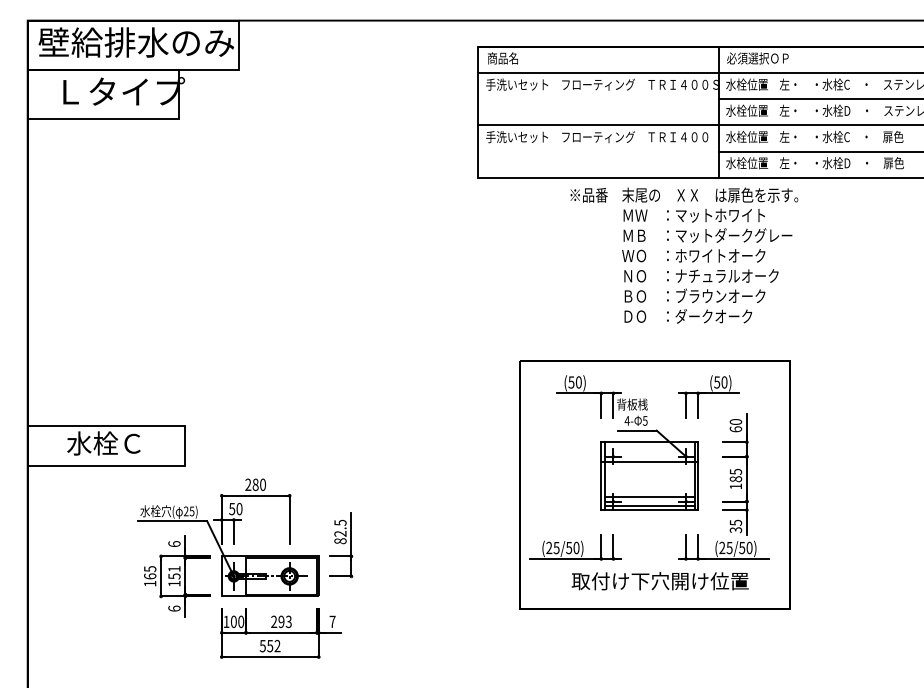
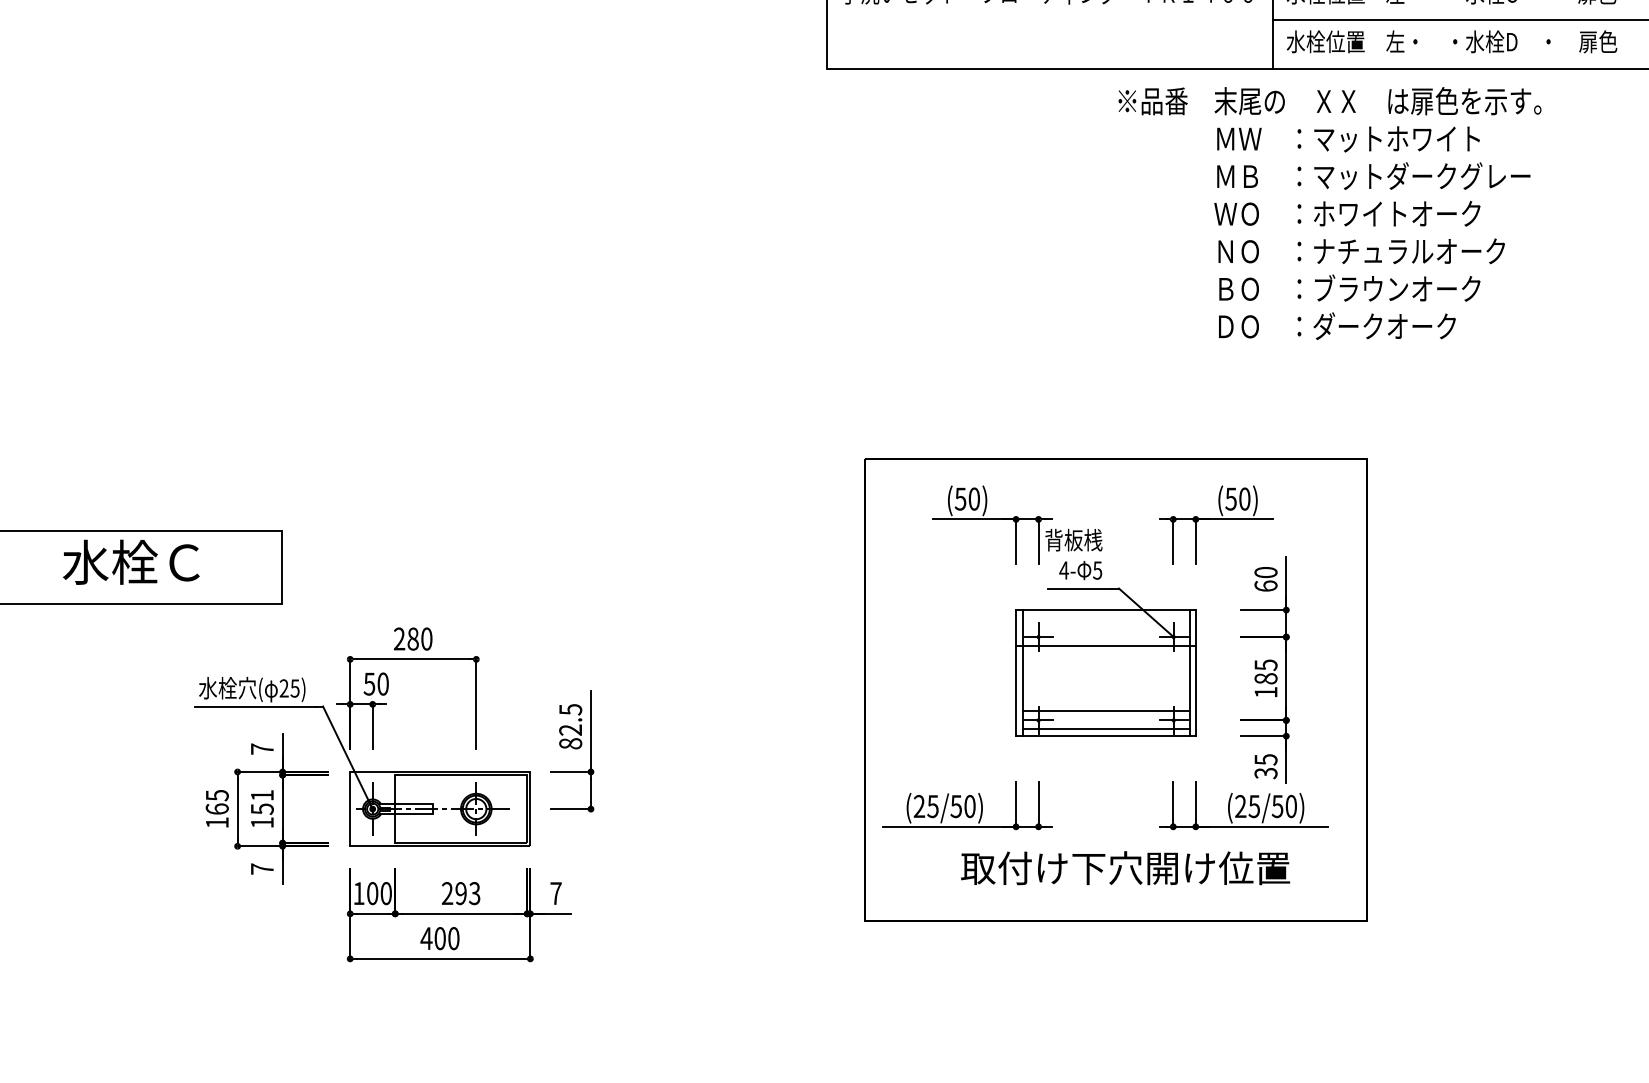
text: (684, 255) -> (1330, 213), moved
part: (654, 484) -> (1114, 688), moved
text: (174, 543) -> (262, 748), 6 -> 7
text: (174, 608) -> (262, 868), 6 -> 7
text: (269, 645) -> (438, 937), 552 -> 400

